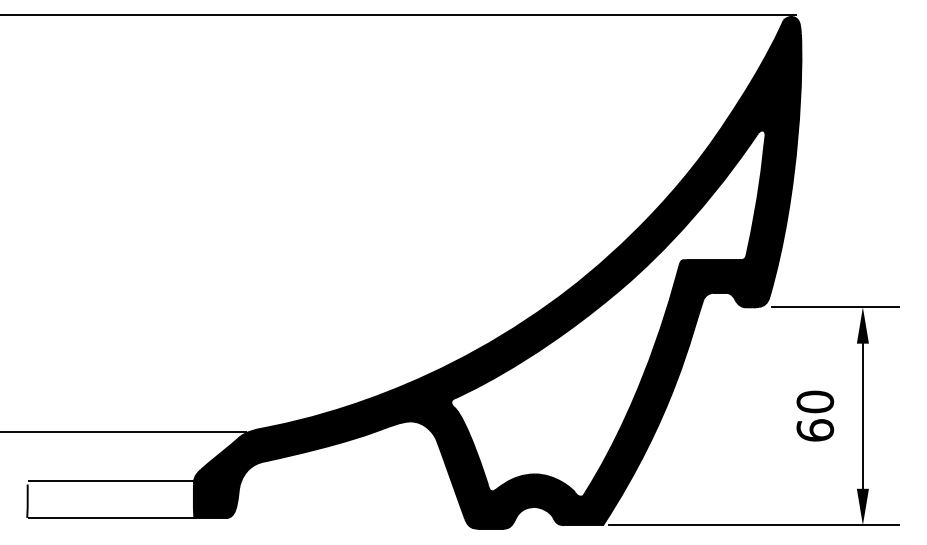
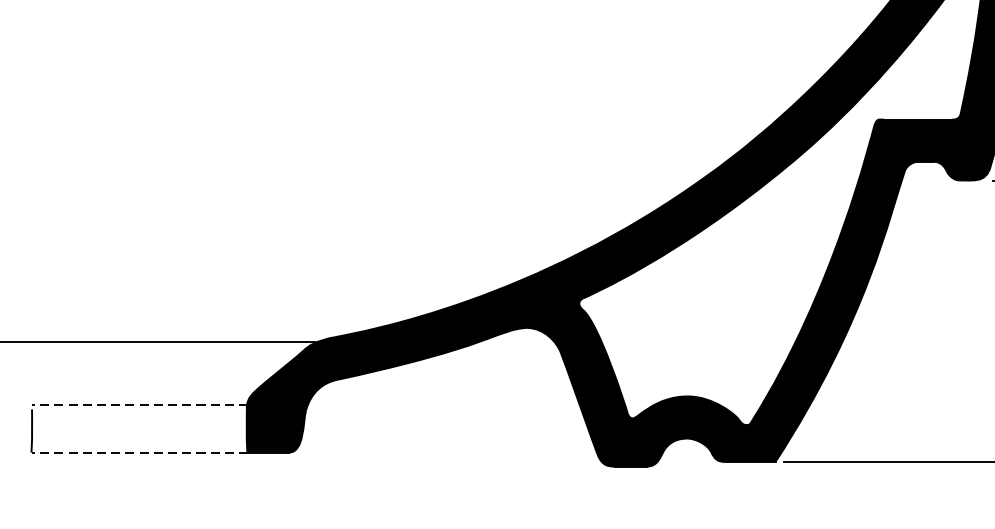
line: (111, 481) -> (140, 405), solid -> dashed
line: (111, 518) -> (140, 453), solid -> dashed

